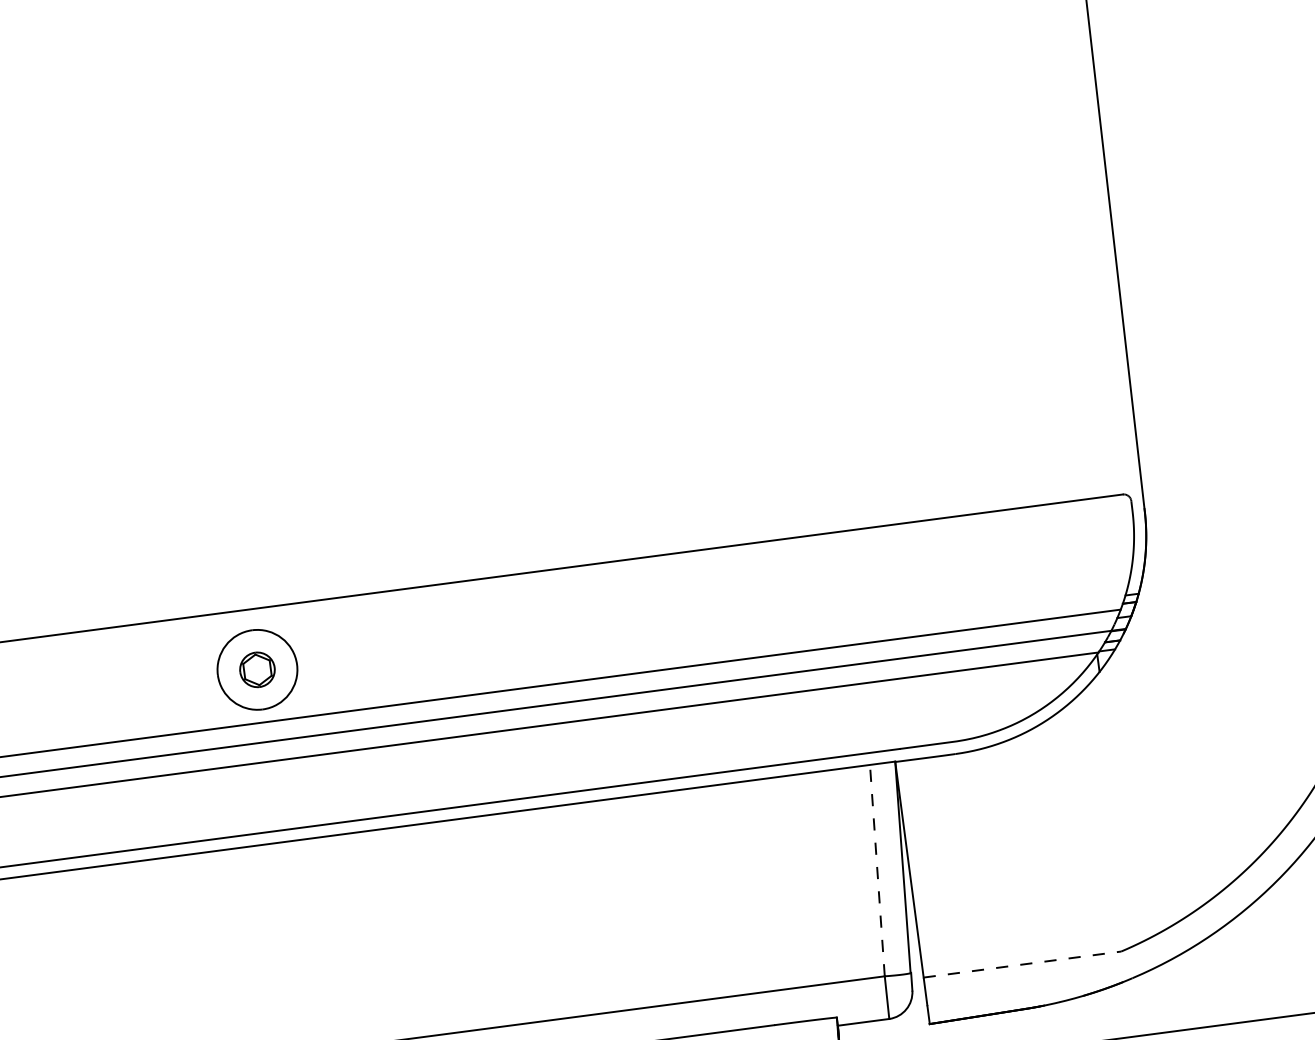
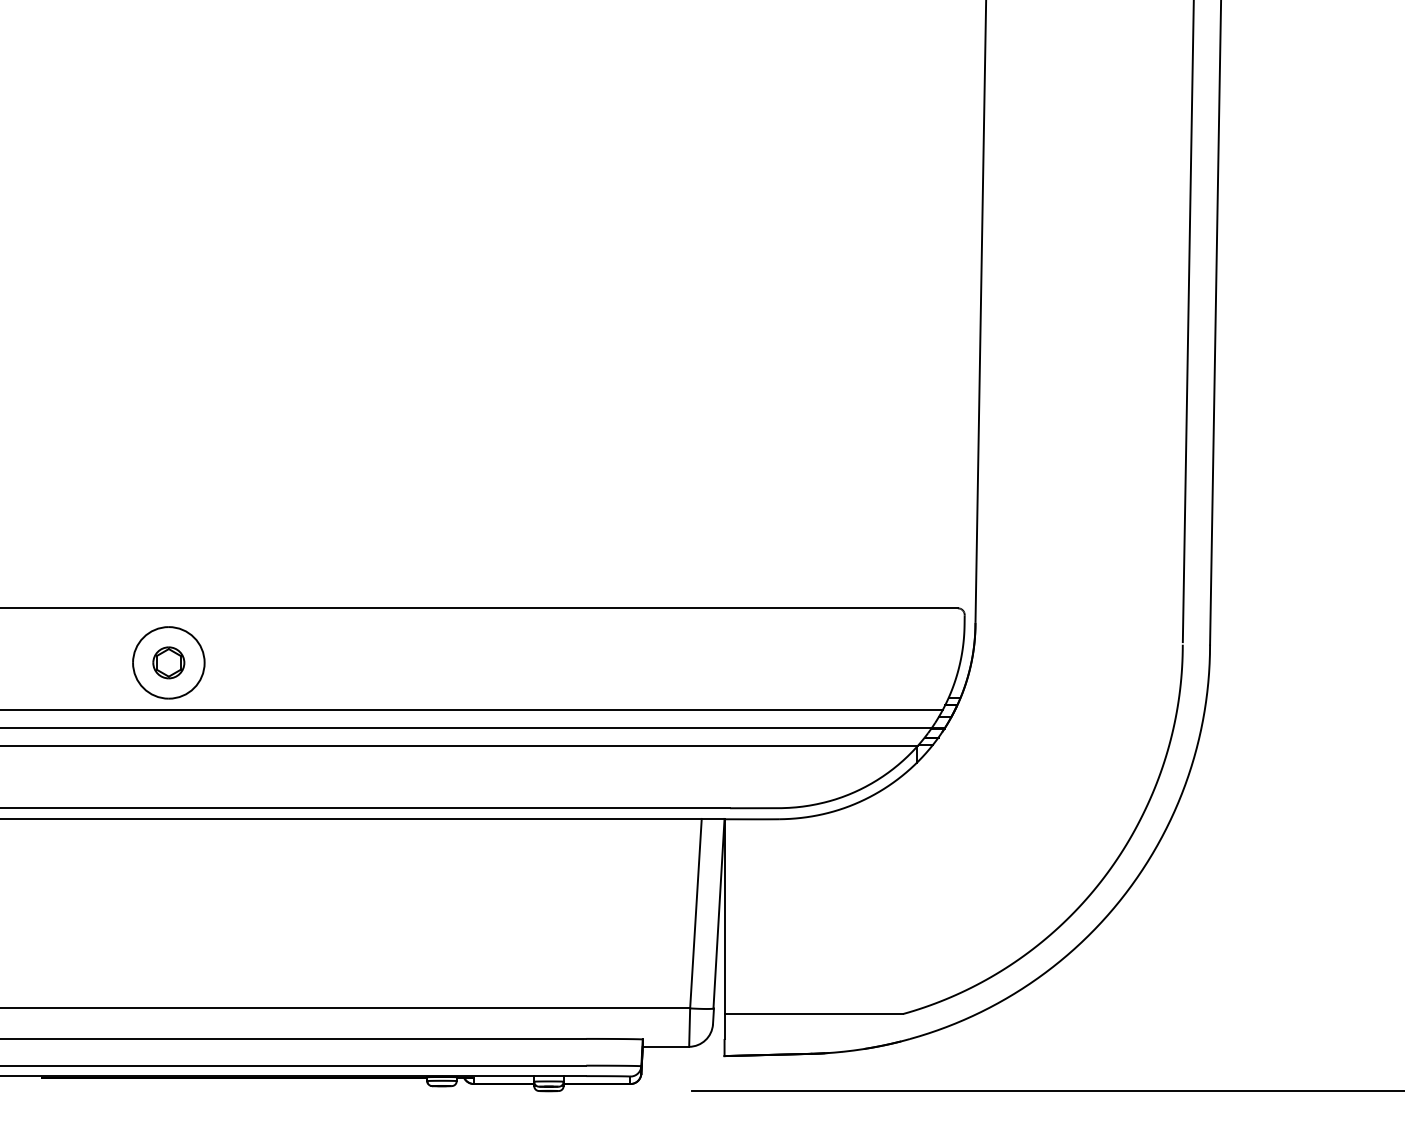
line: (876, 870) -> (695, 913), dashed -> solid
line: (1023, 964) -> (814, 1014), dashed -> solid

